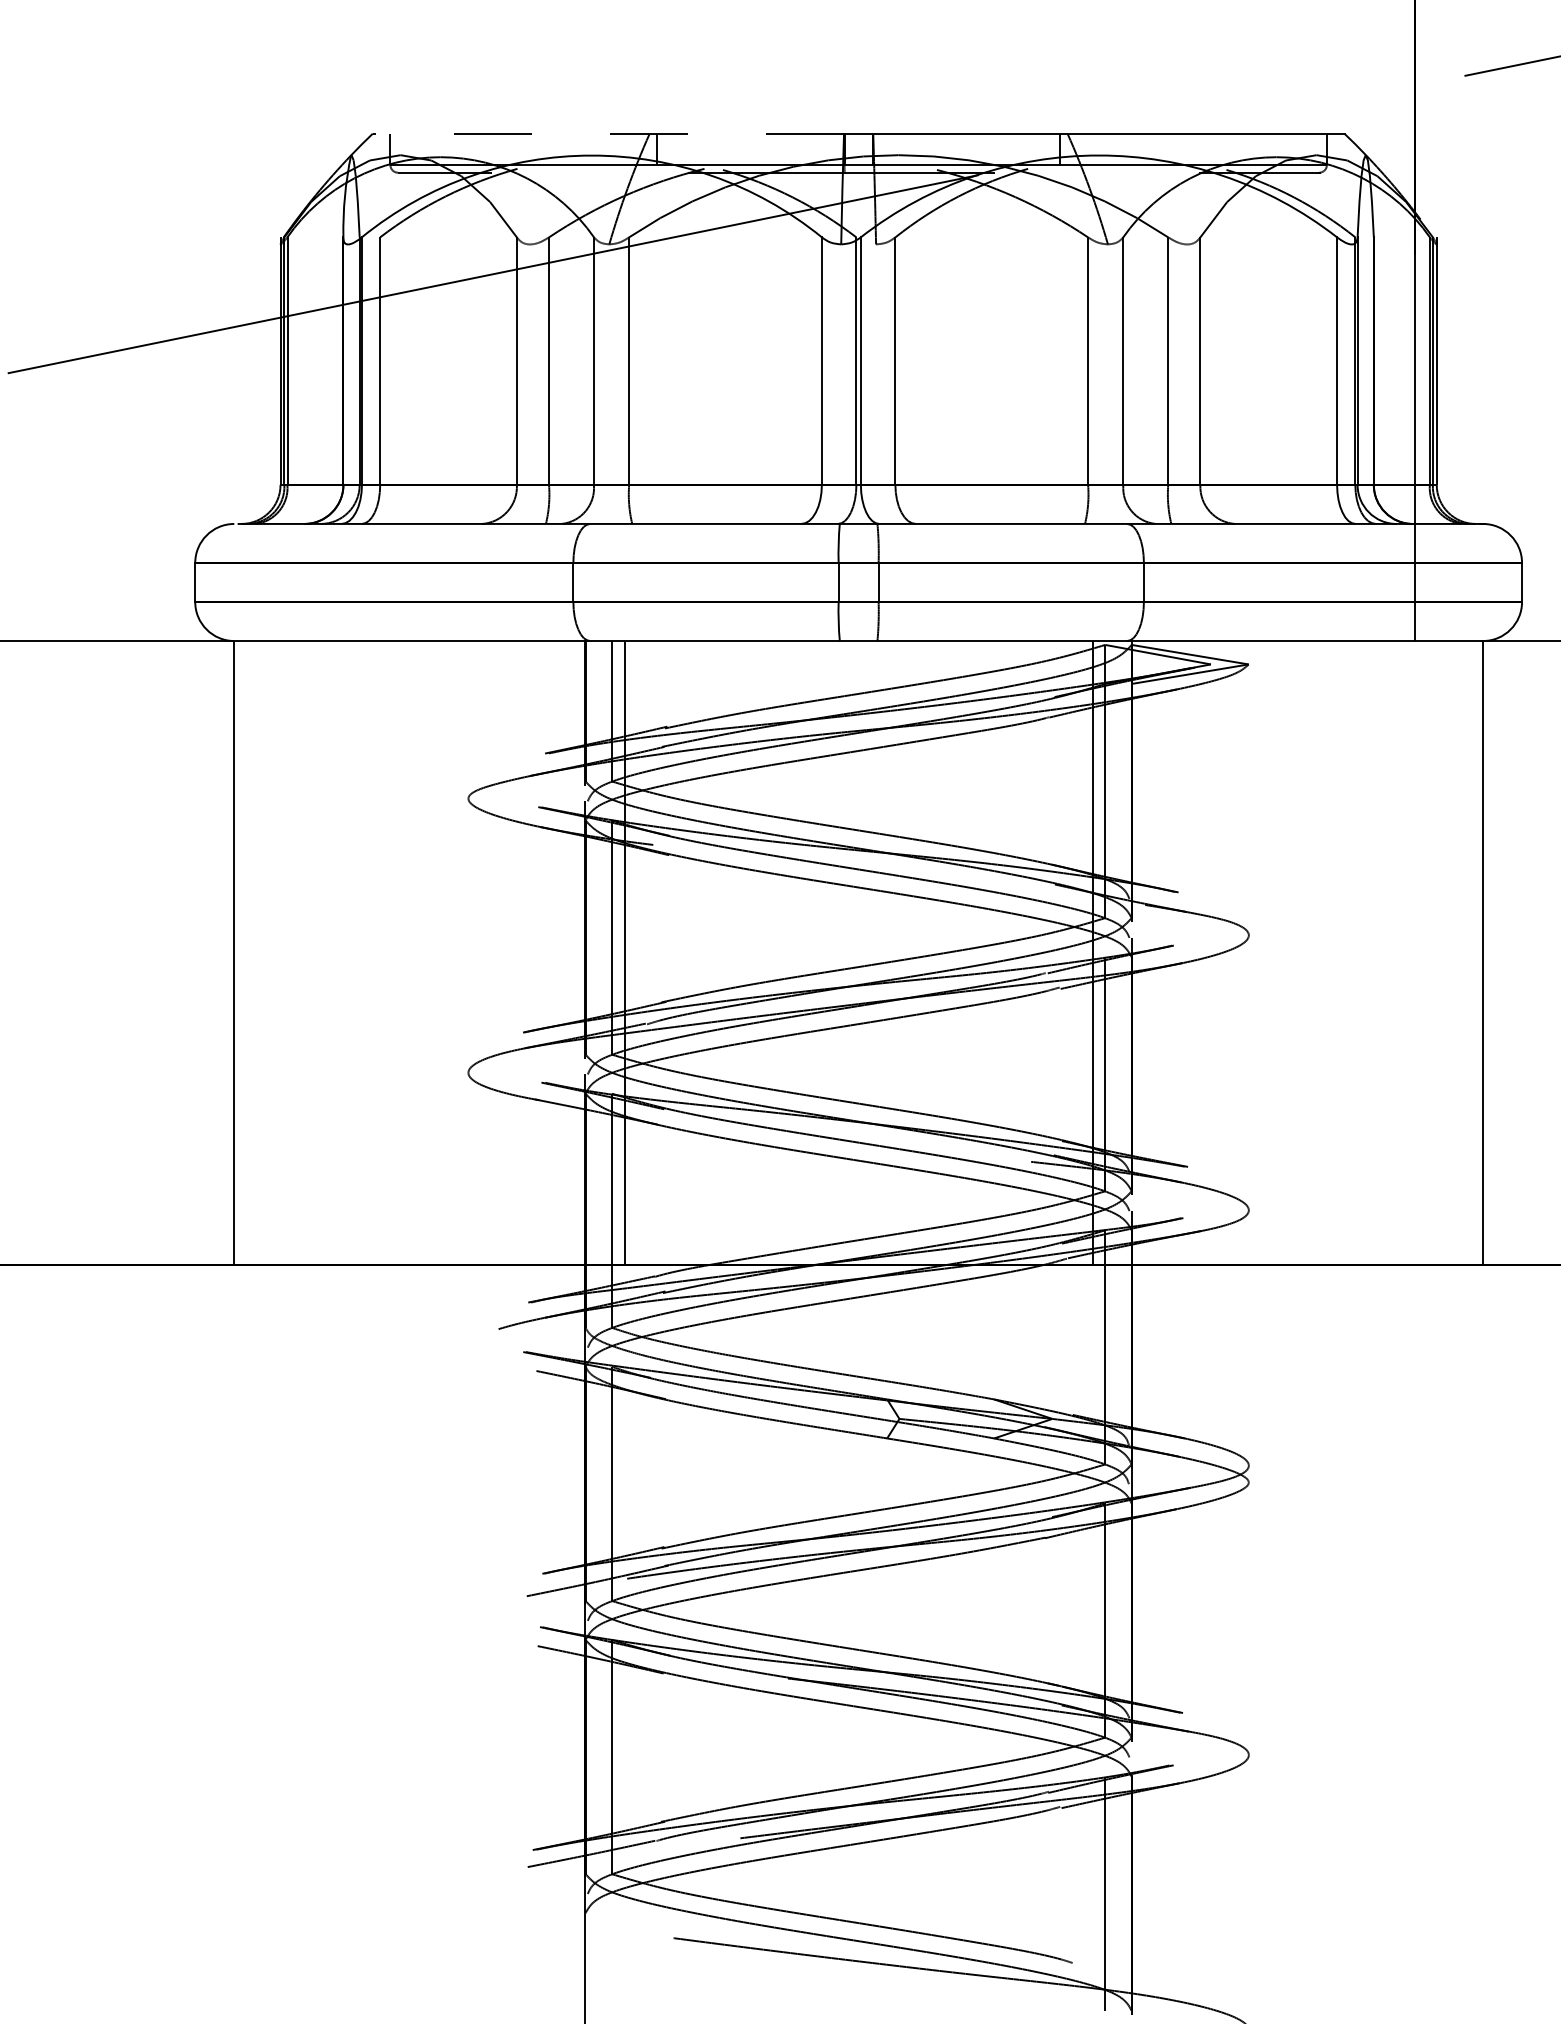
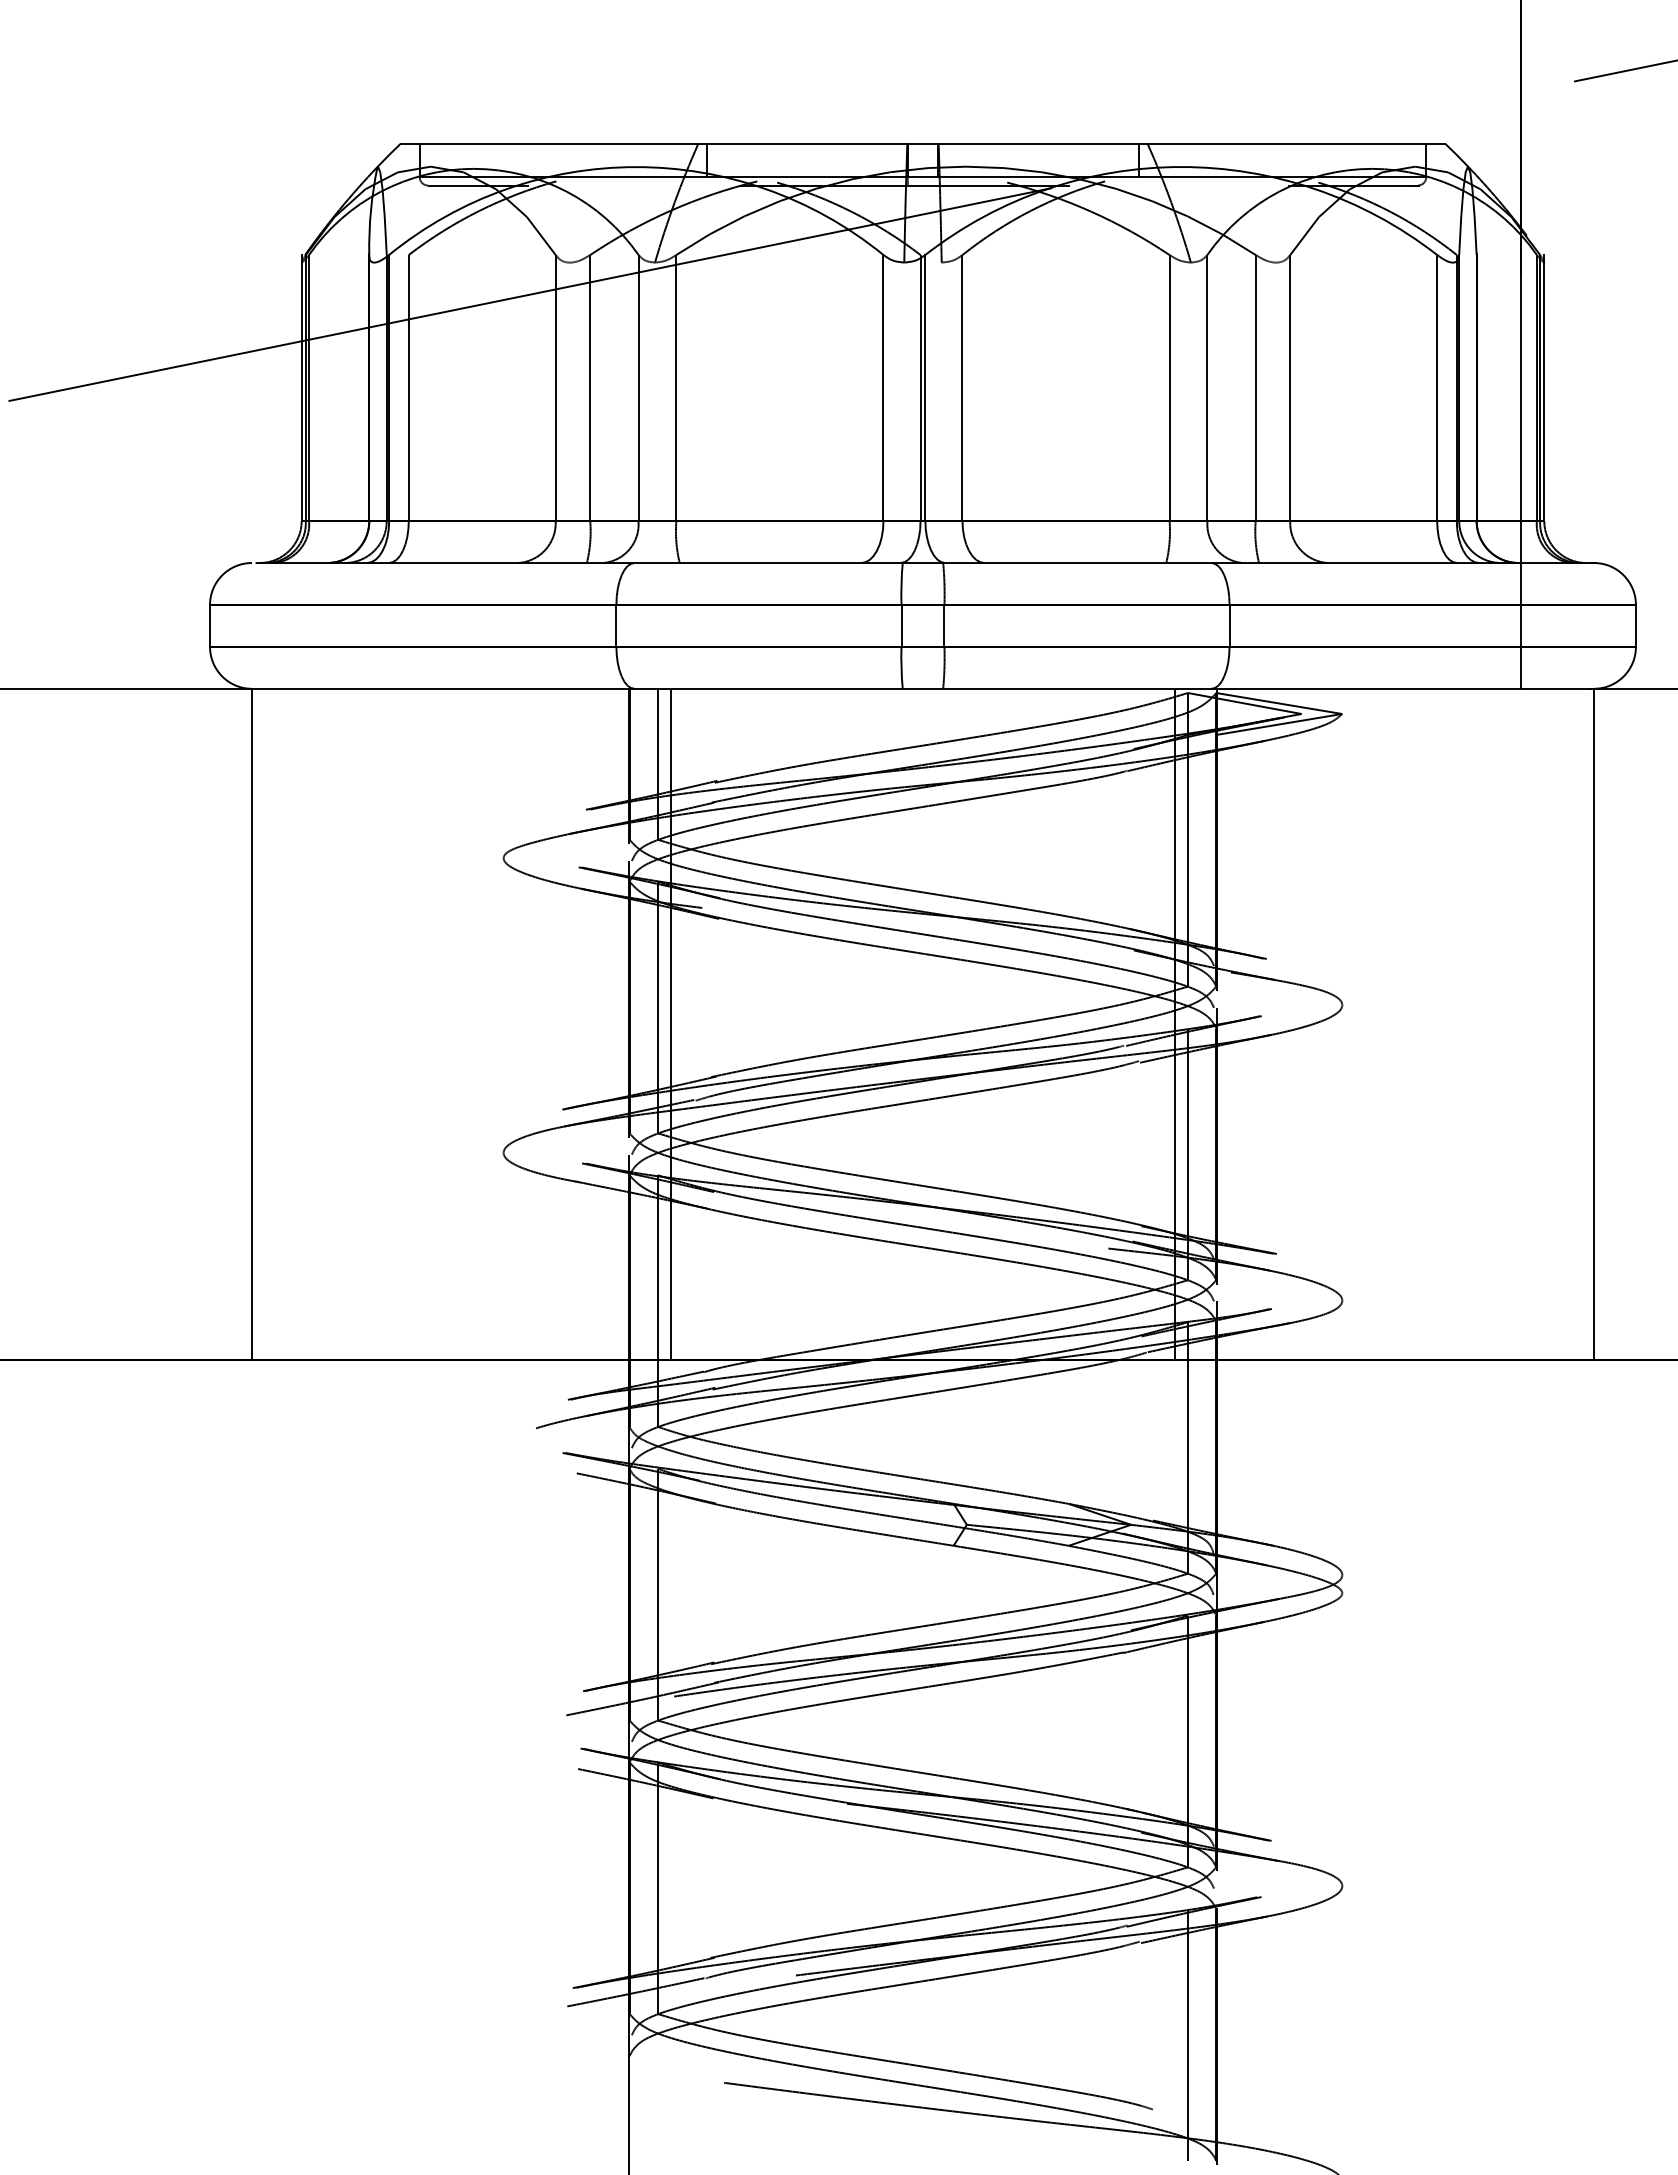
line: (607, 133) -> (653, 143), dashed -> solid

